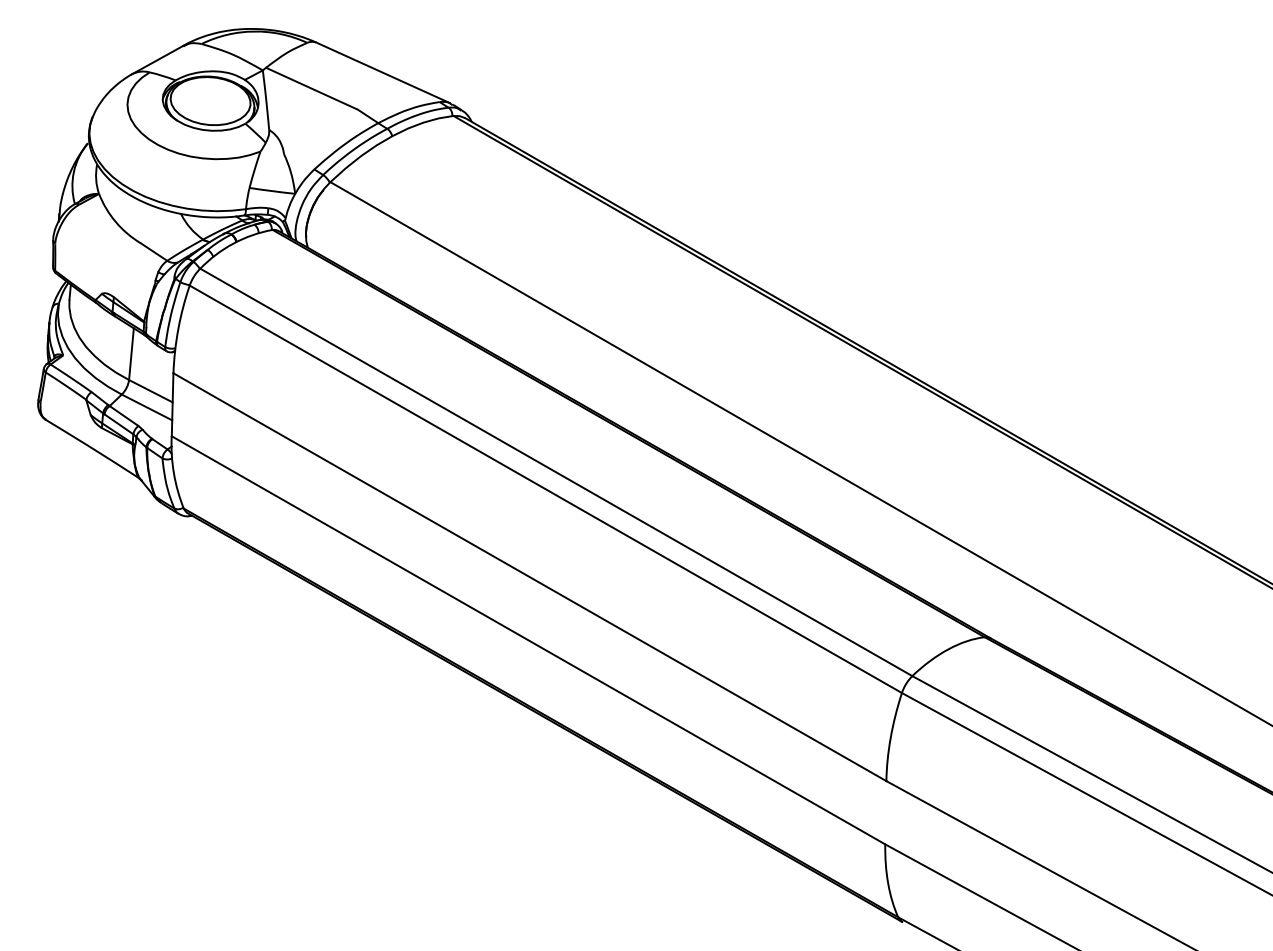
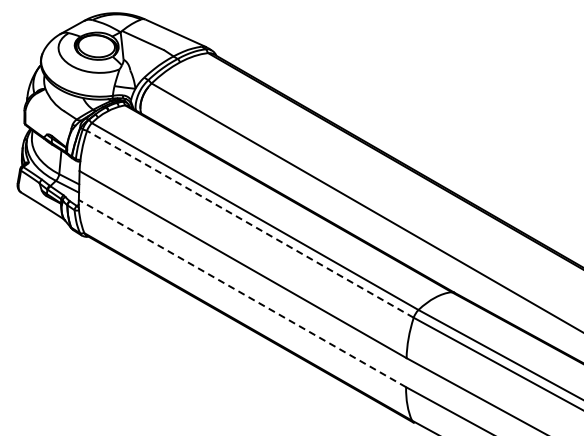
line: (543, 489) -> (249, 224), solid -> dashed
line: (528, 640) -> (242, 293), solid -> dashed

